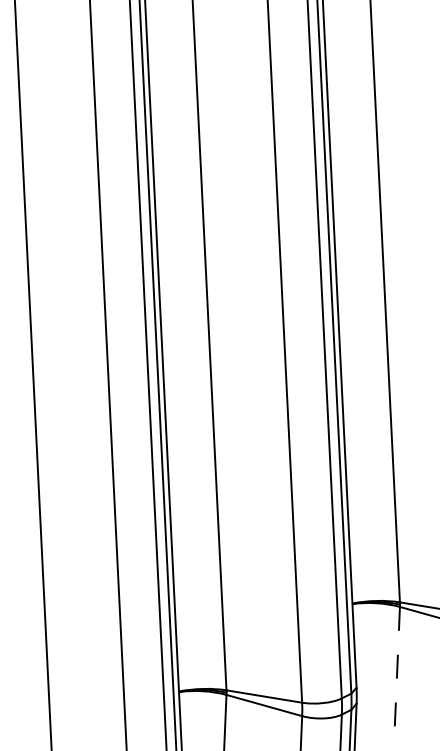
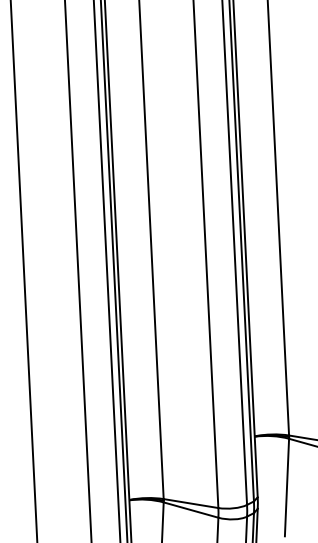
line: (396, 674) -> (286, 487), dashed -> solid

